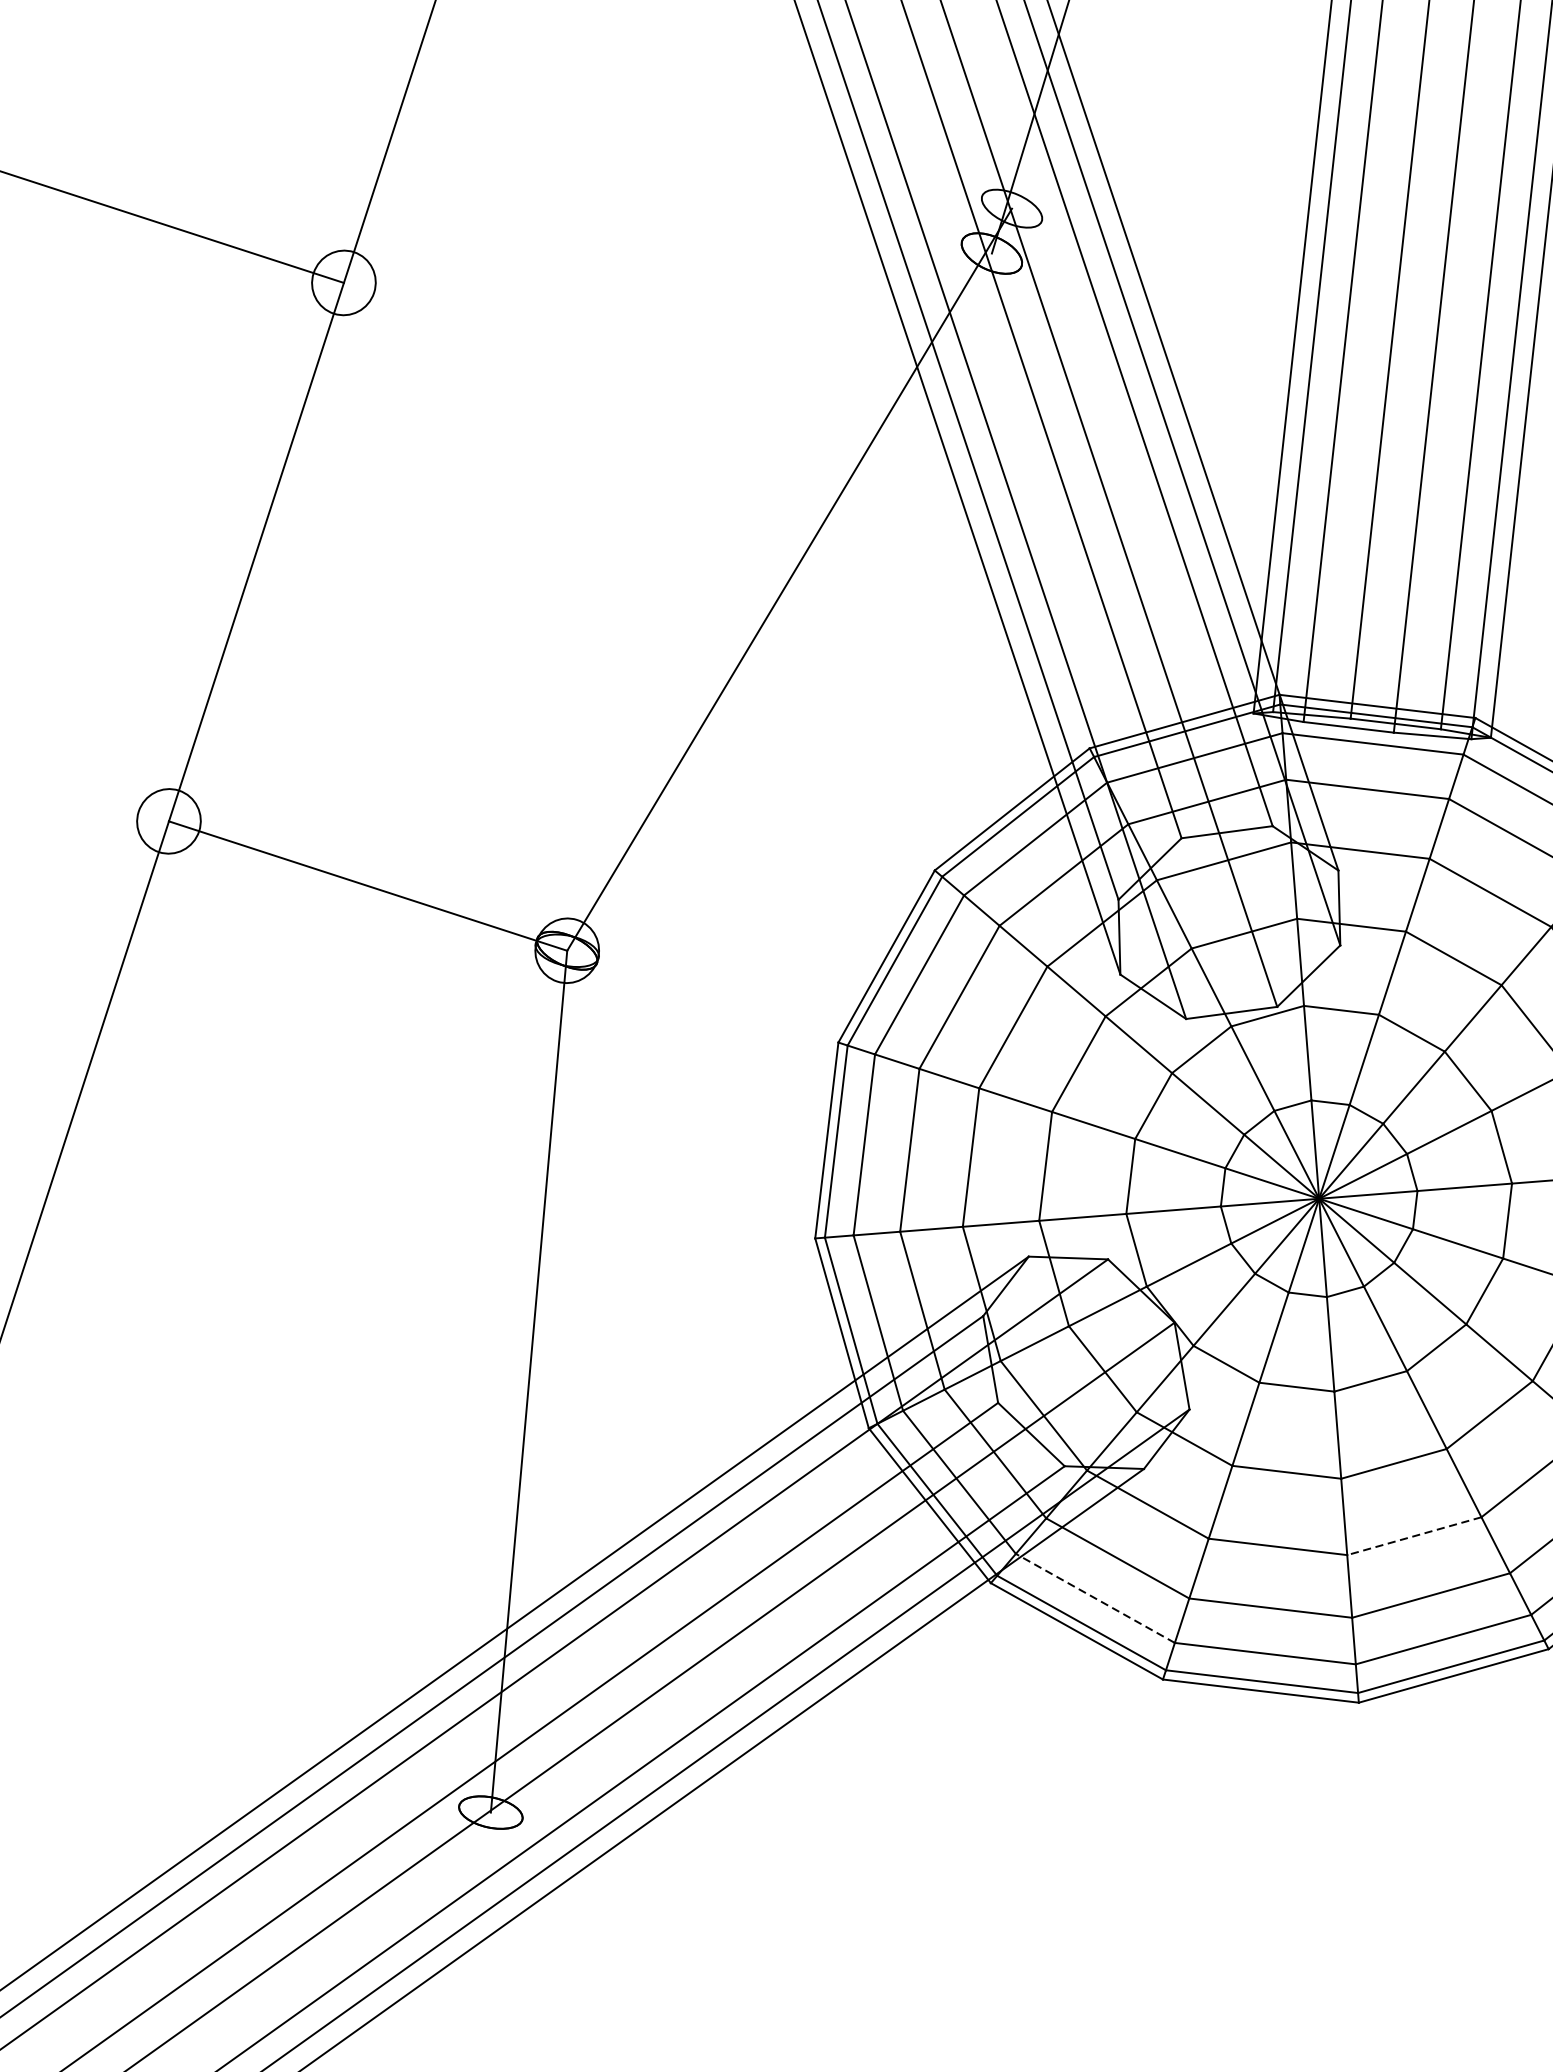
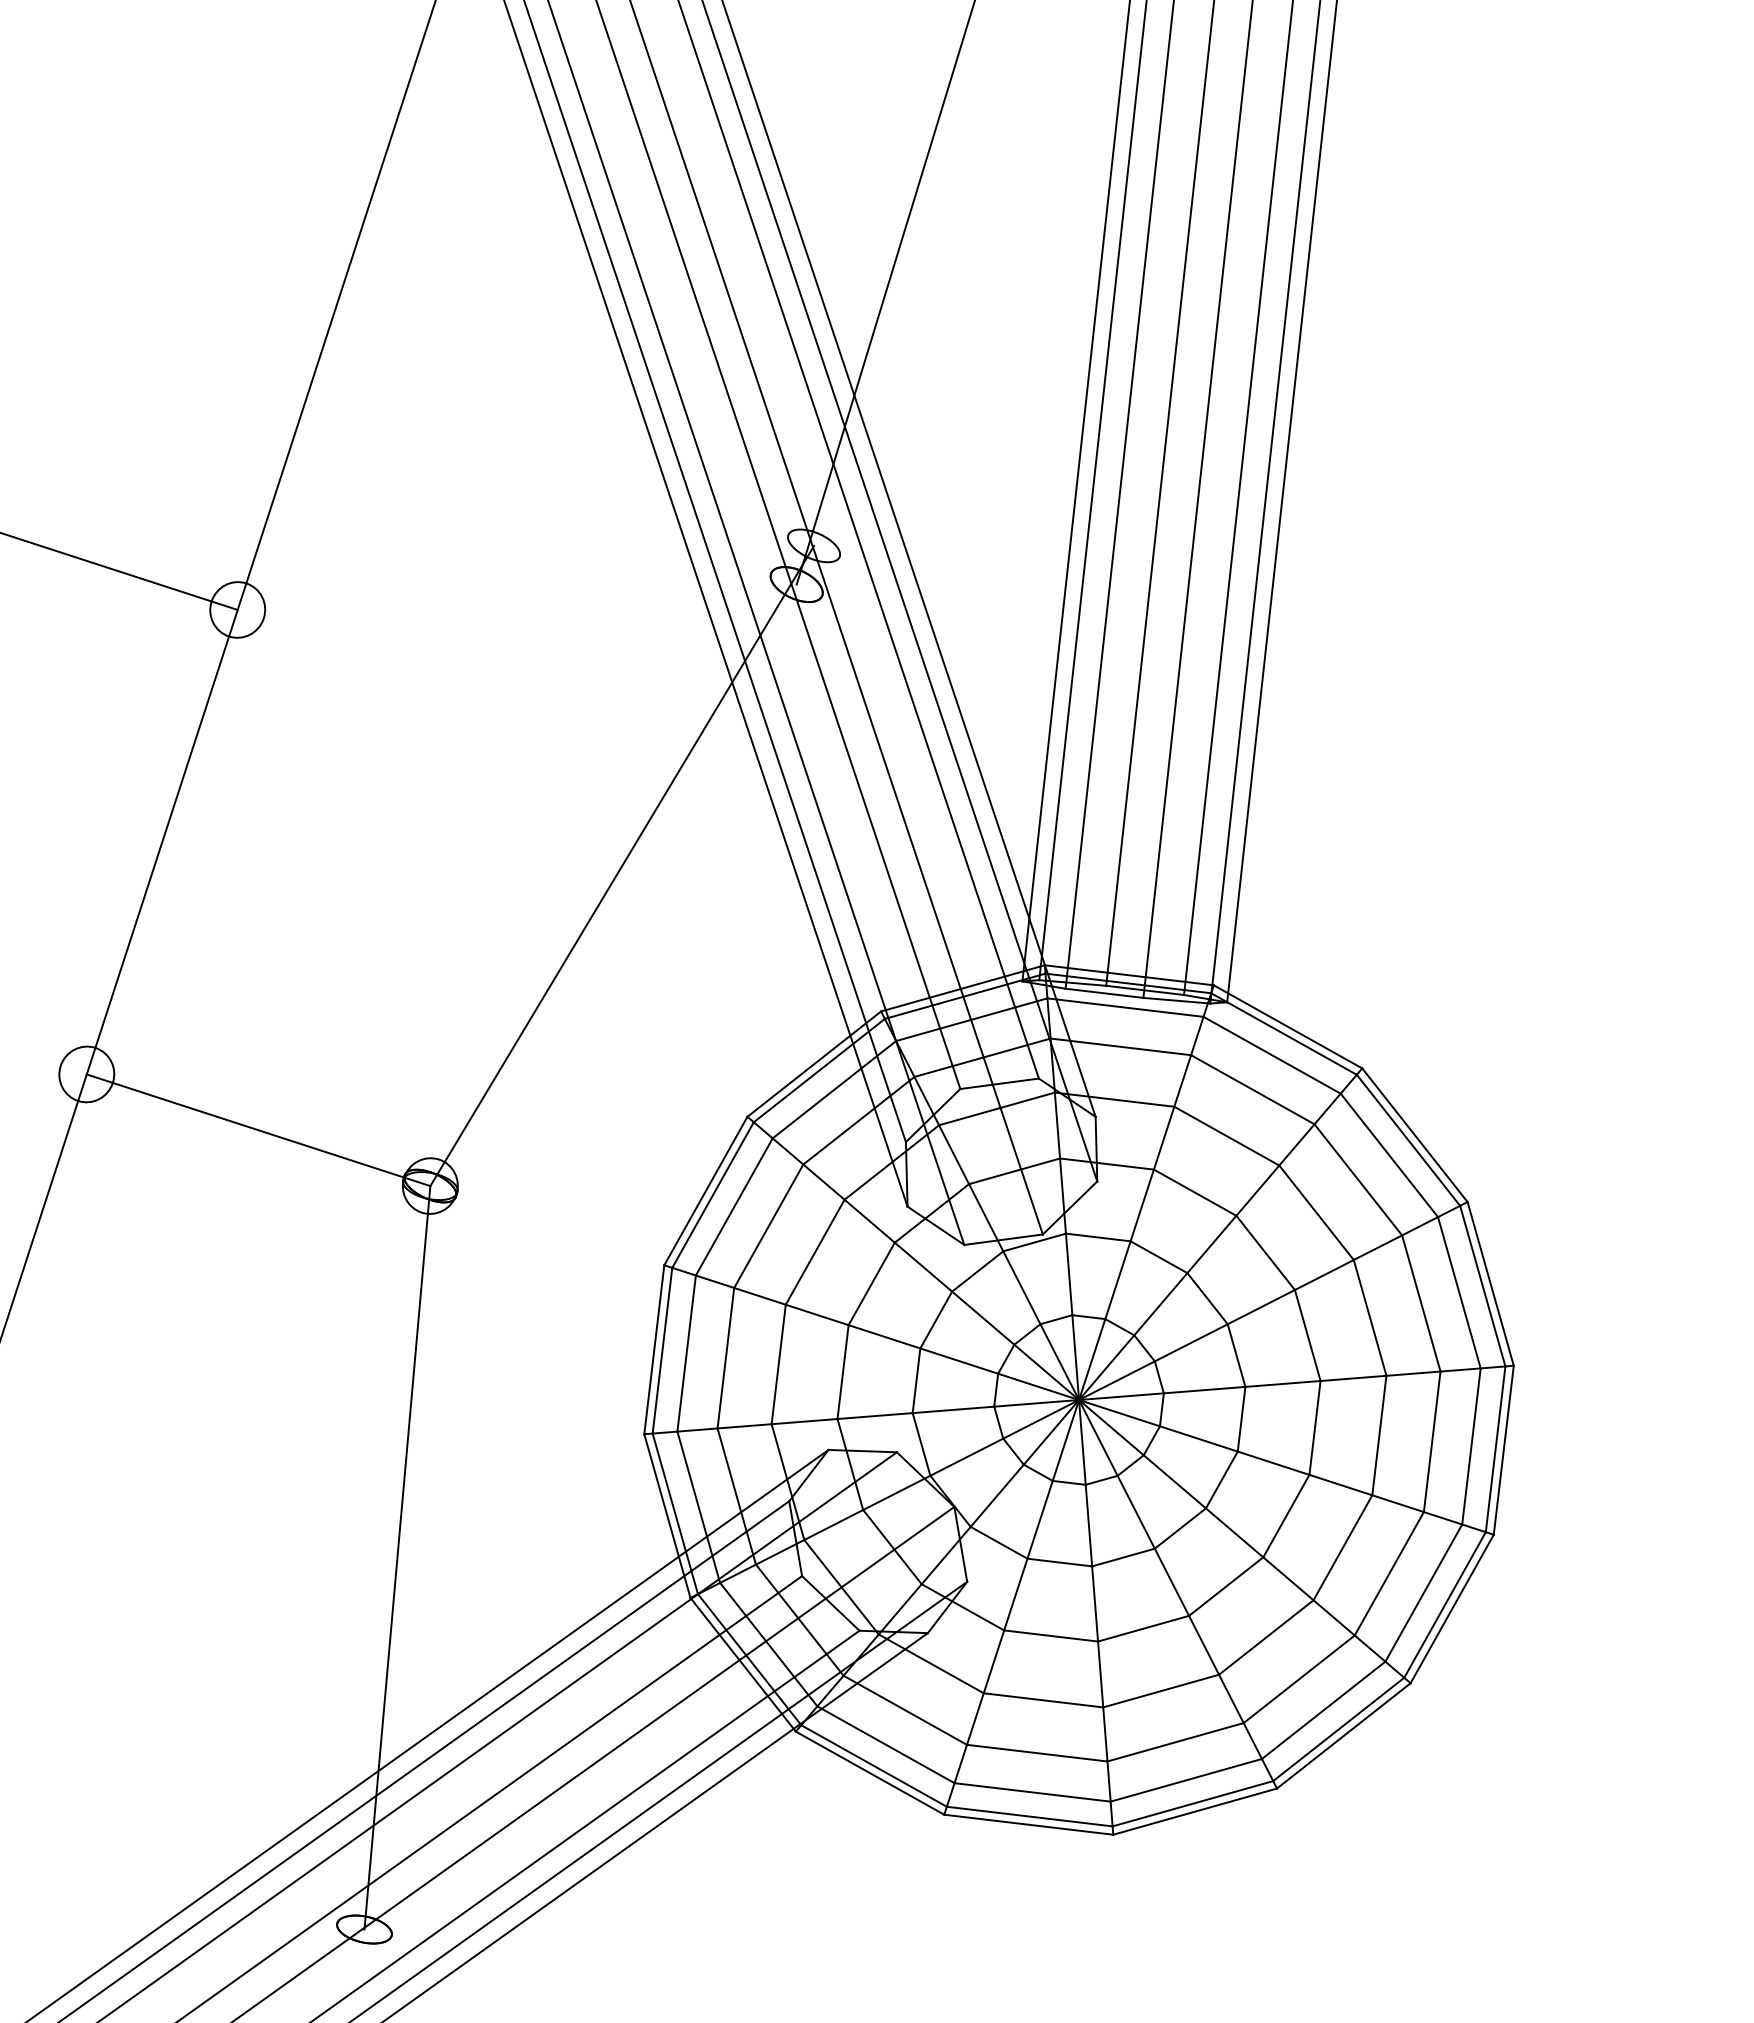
line: (1413, 1536) -> (1160, 1691), dashed -> solid
line: (1094, 1598) -> (885, 1744), dashed -> solid

